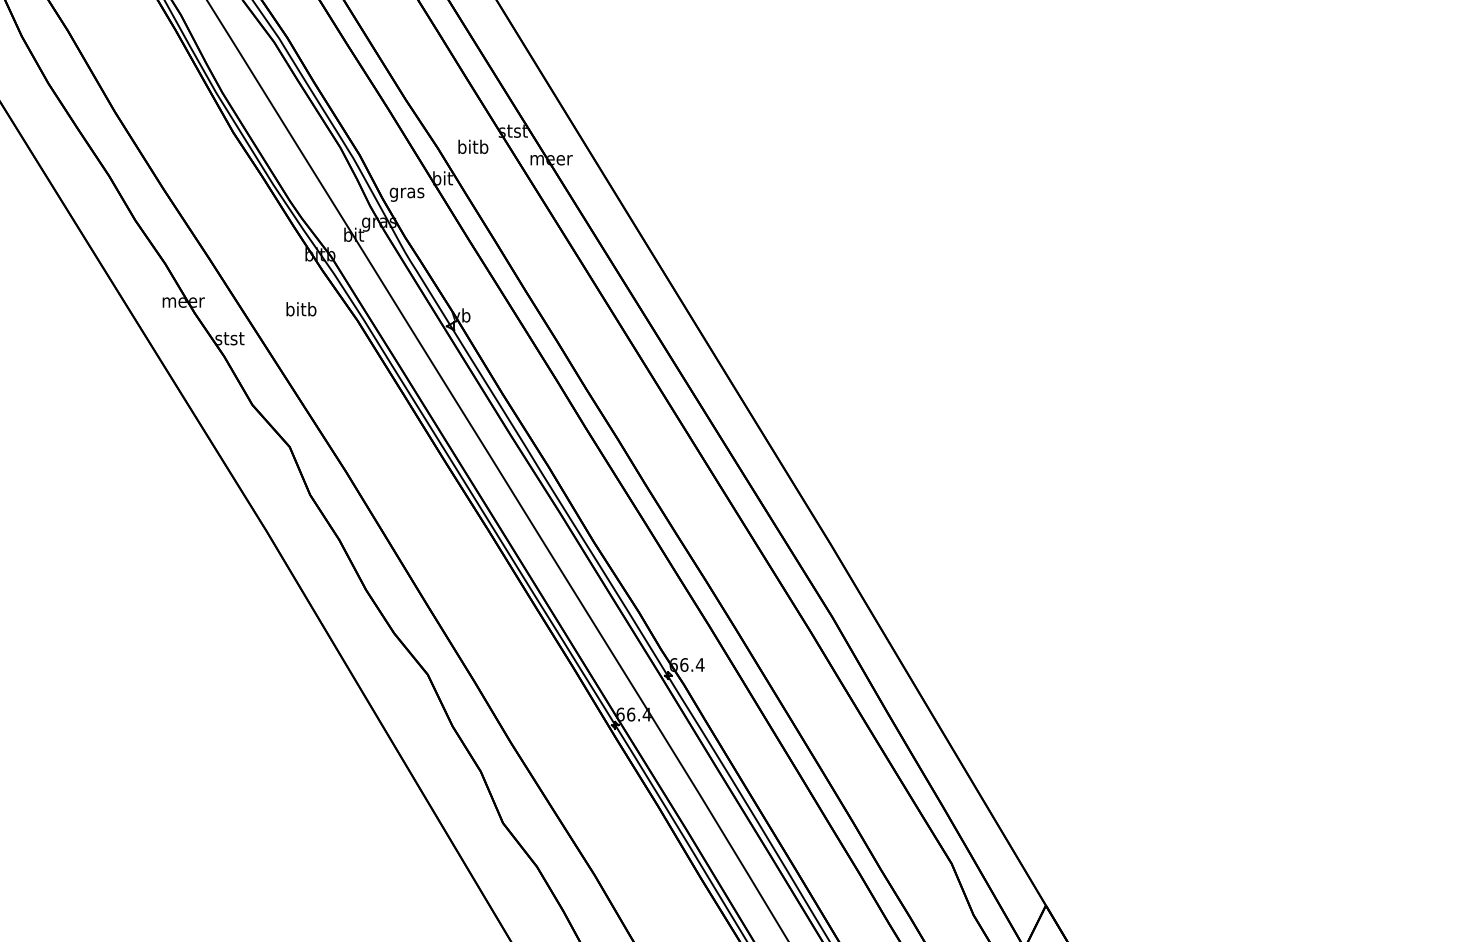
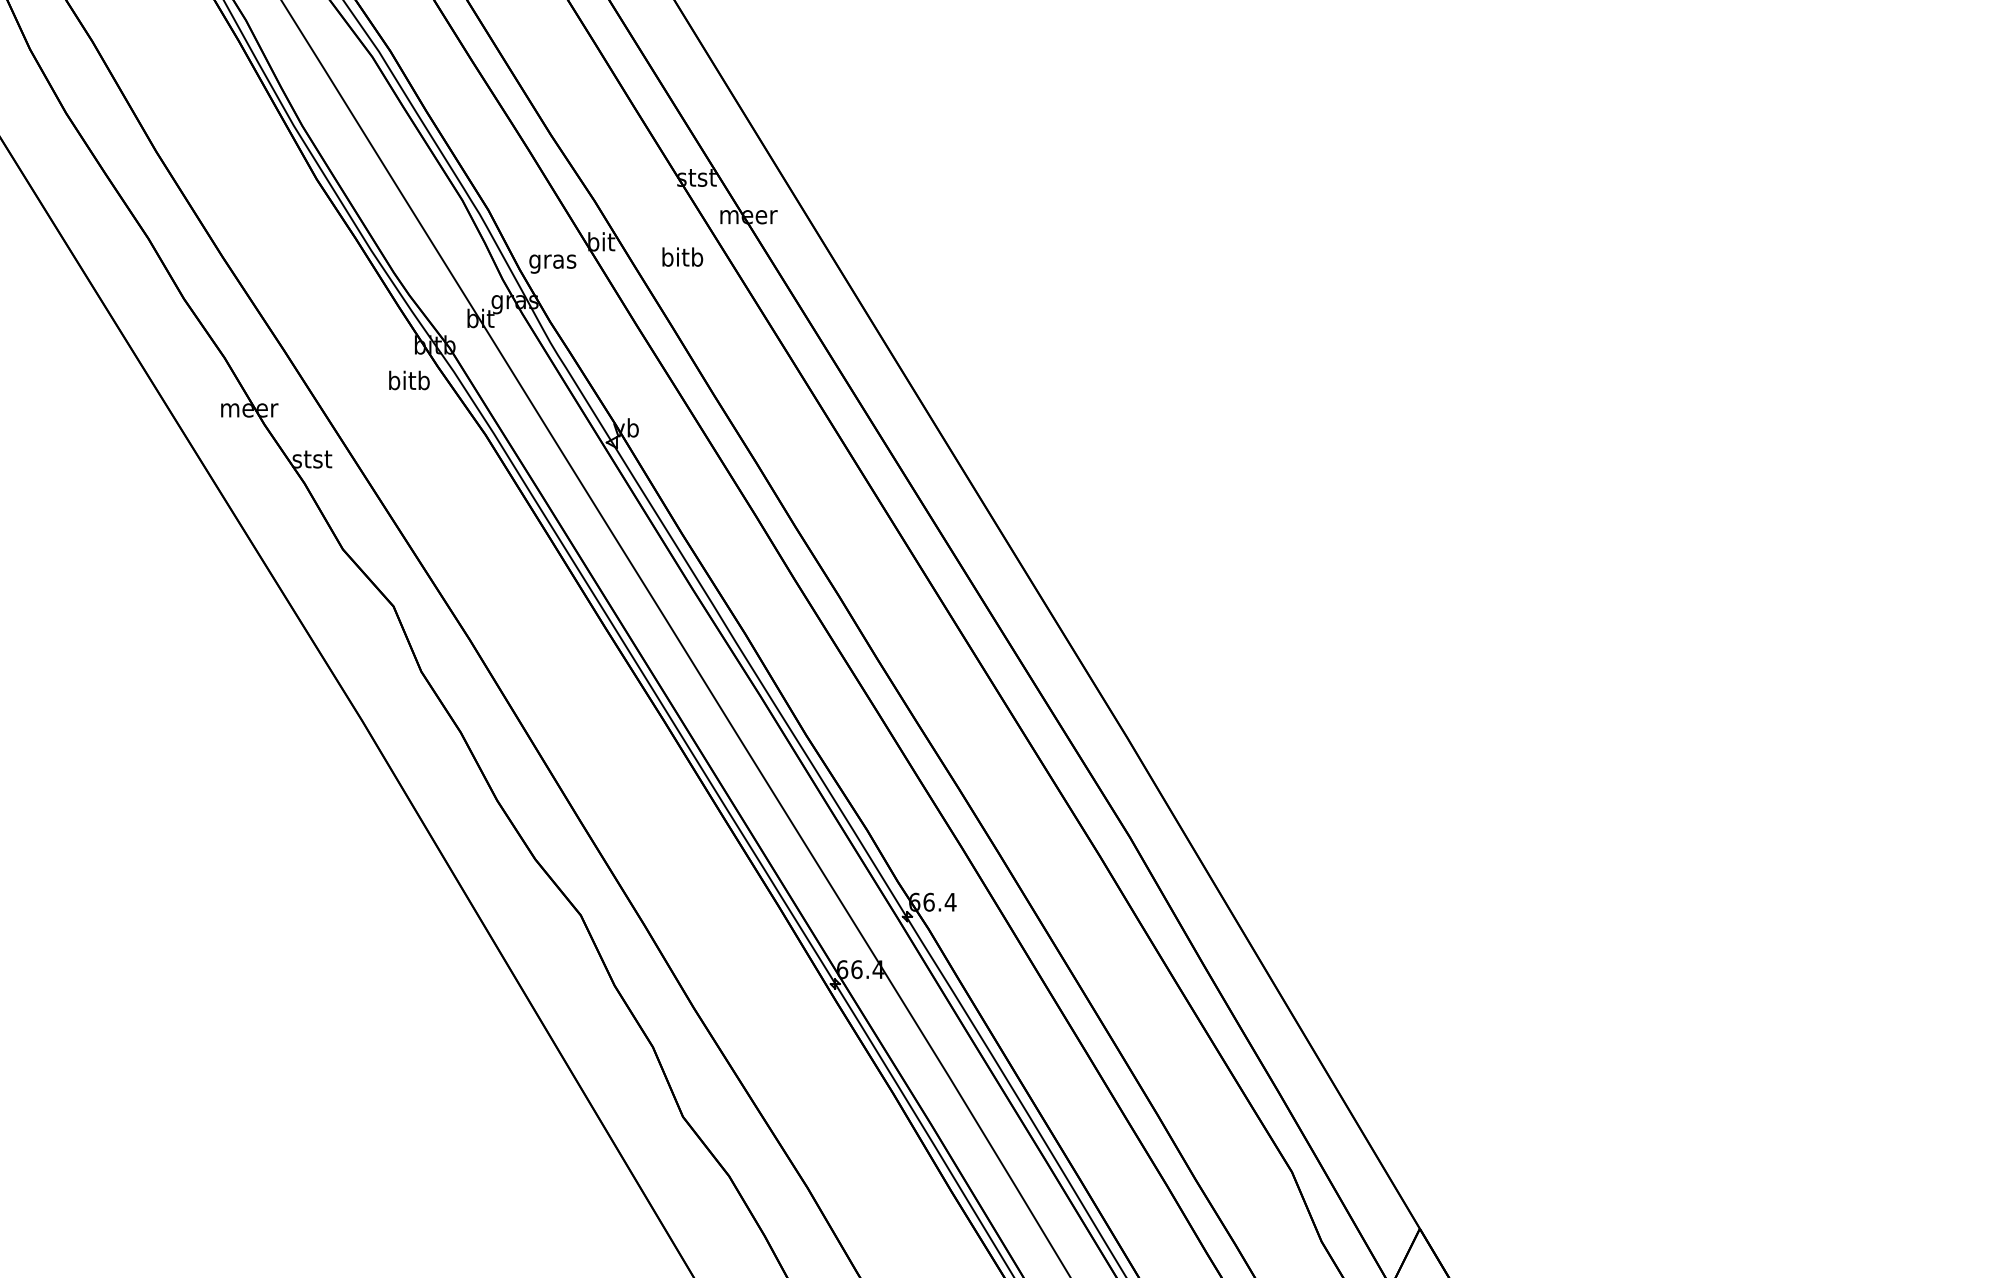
text: (473, 146) -> (682, 256), moved
text: (301, 309) -> (409, 380), moved

